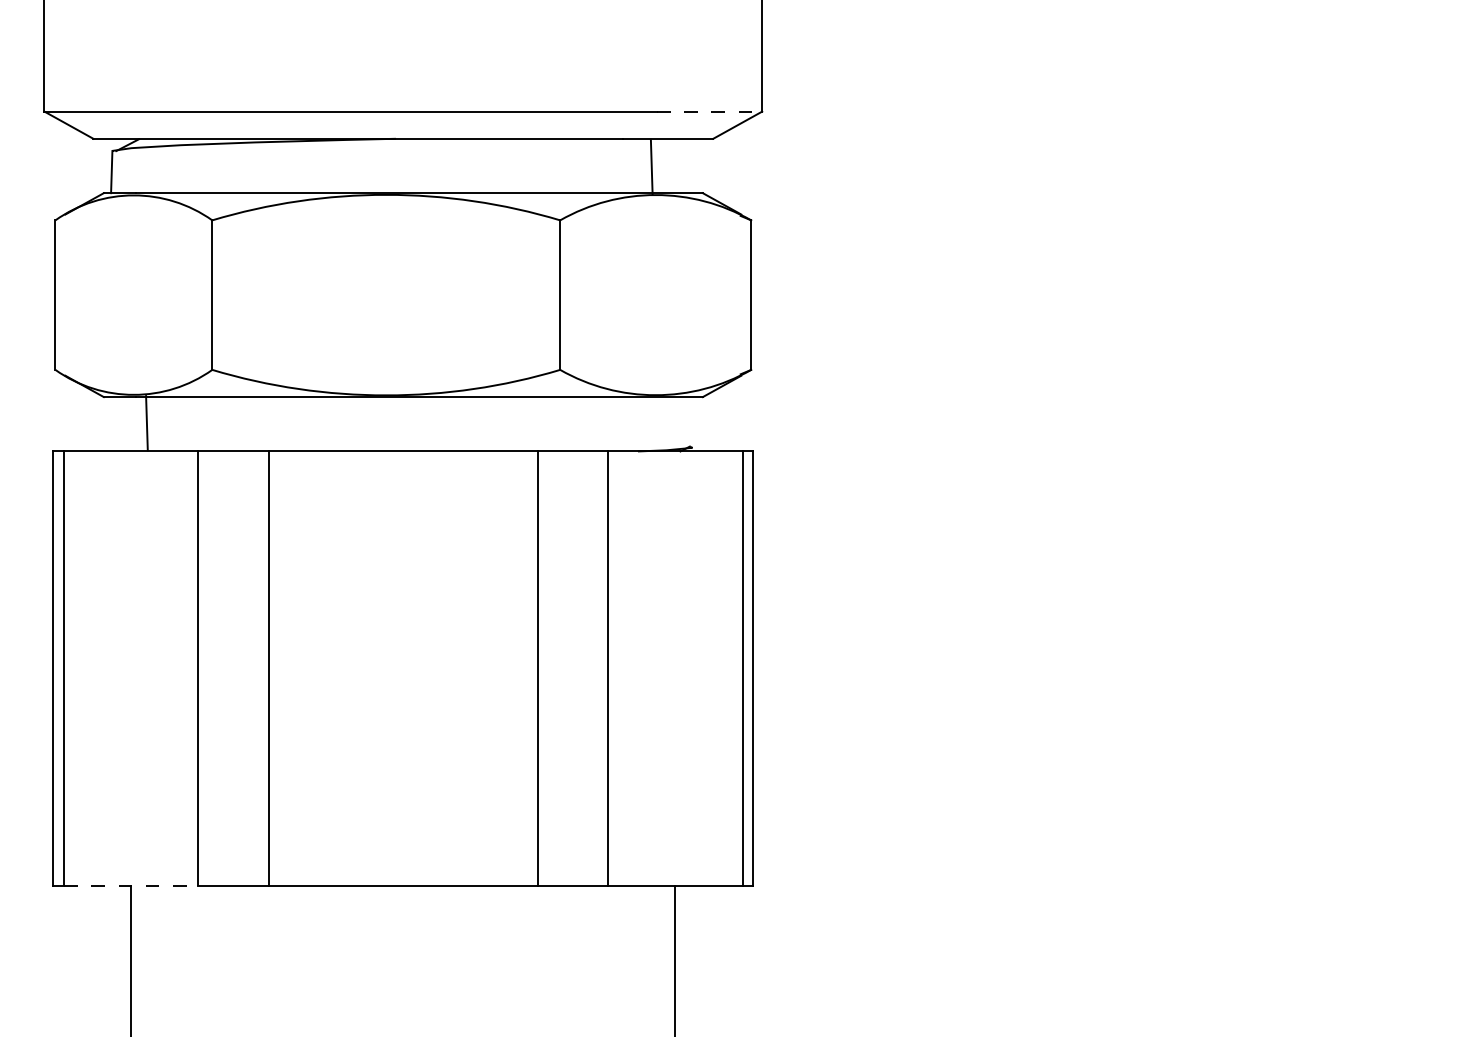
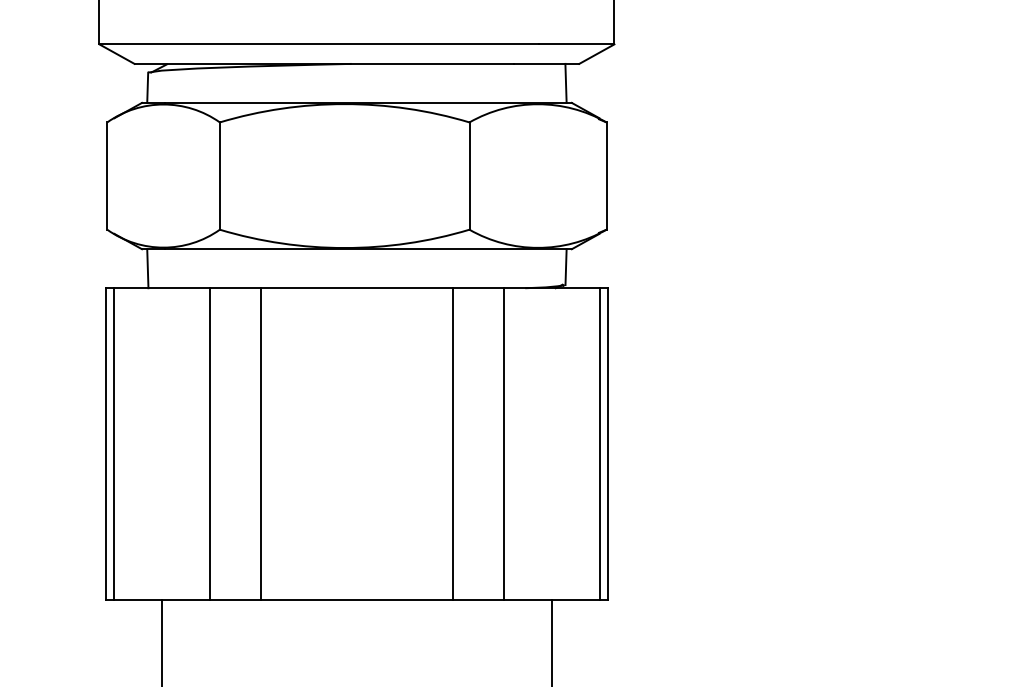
line: (709, 111) -> (576, 44), dashed -> solid
line: (651, 166) -> (565, 83), moved
line: (694, 422) -> (565, 267), added
line: (146, 423) -> (147, 268), moved
line: (131, 886) -> (161, 600), dashed -> solid

